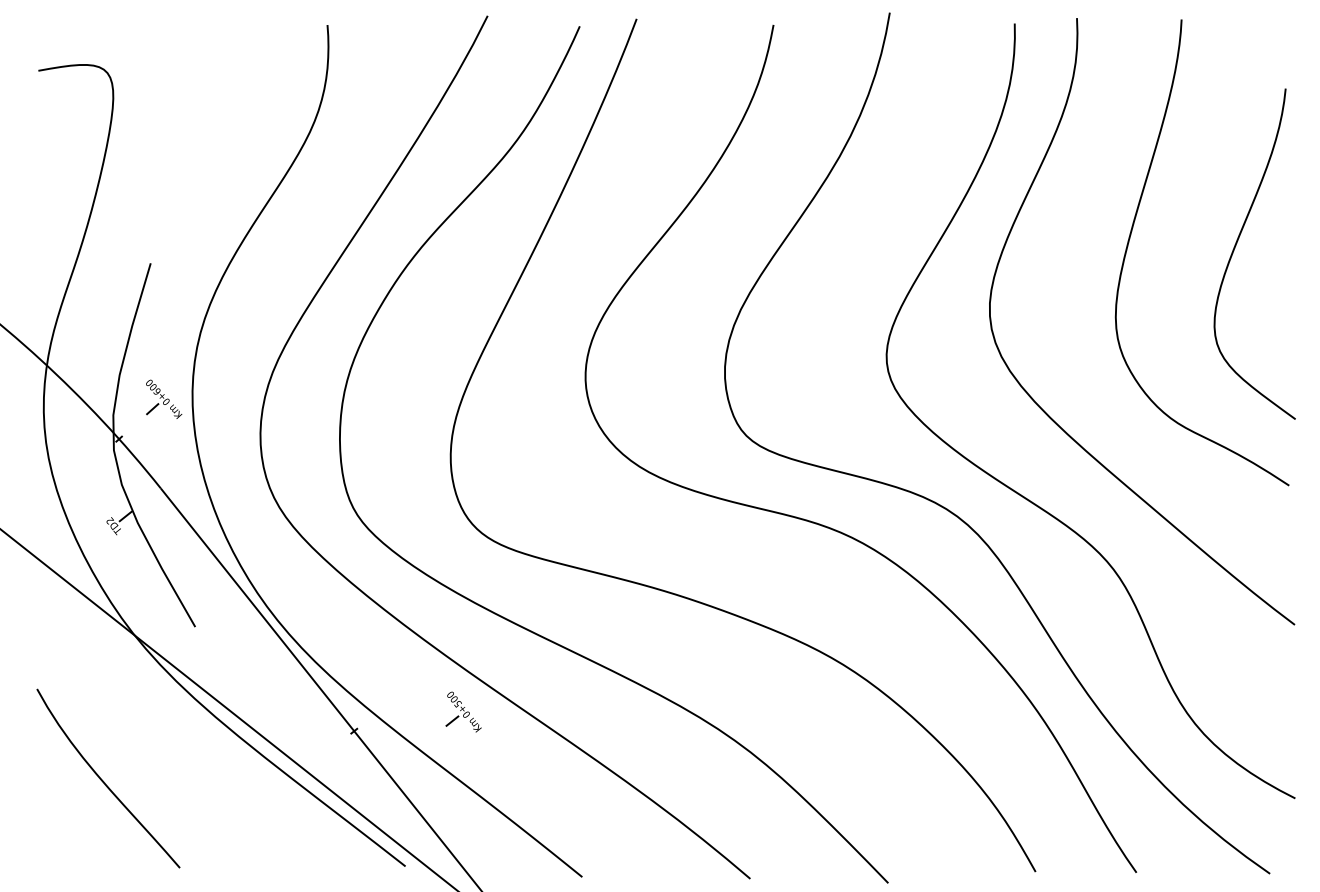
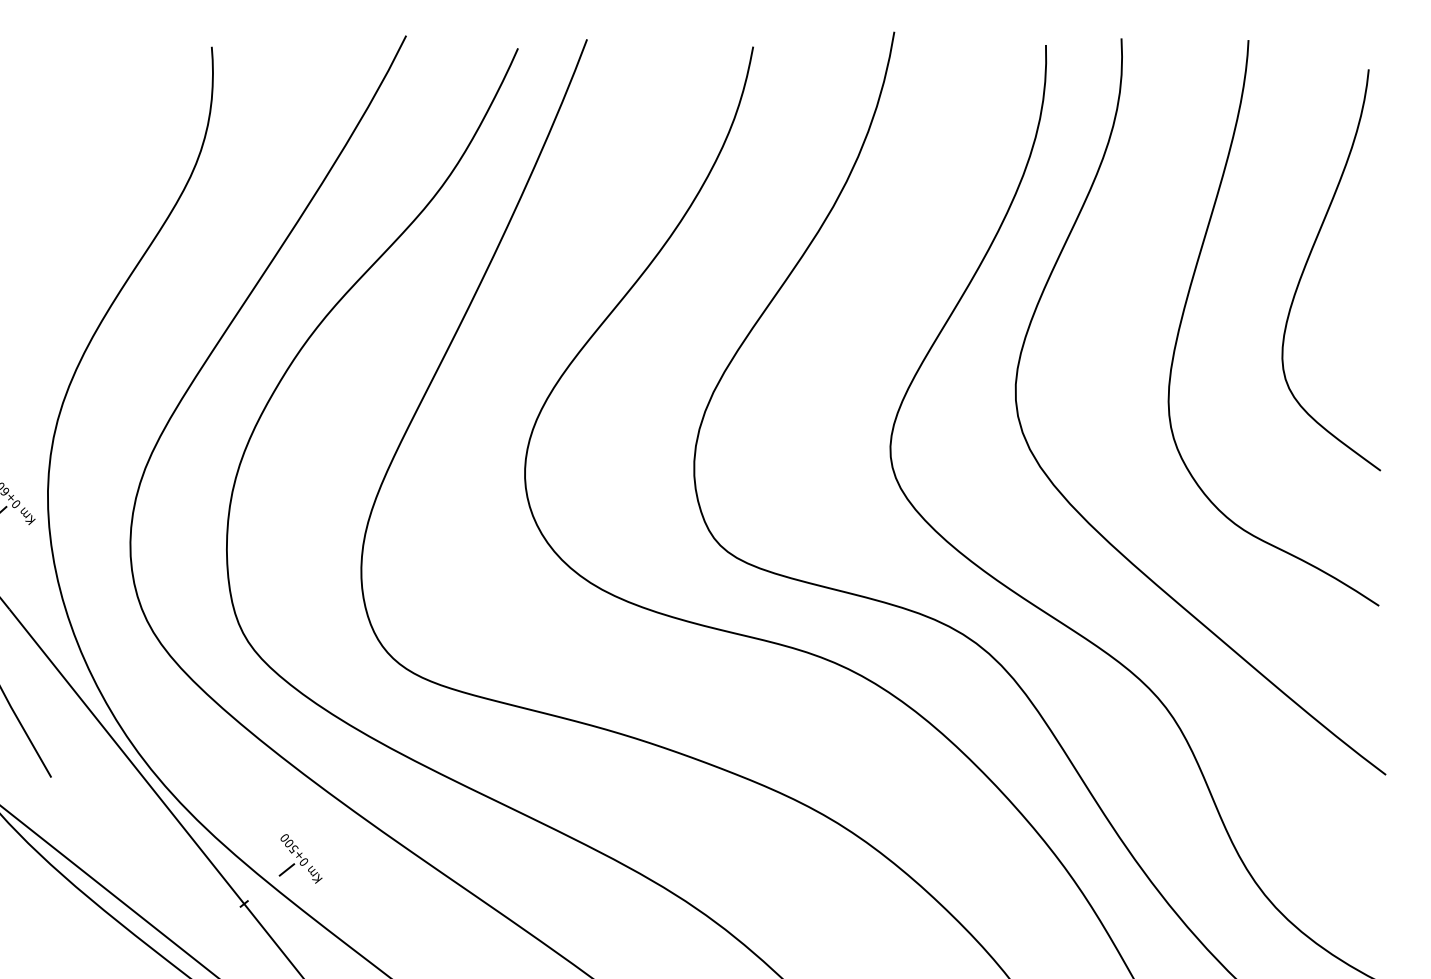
curve: (1235, 248) -> (1307, 263), moved
part: (463, 711) -> (300, 858), moved

